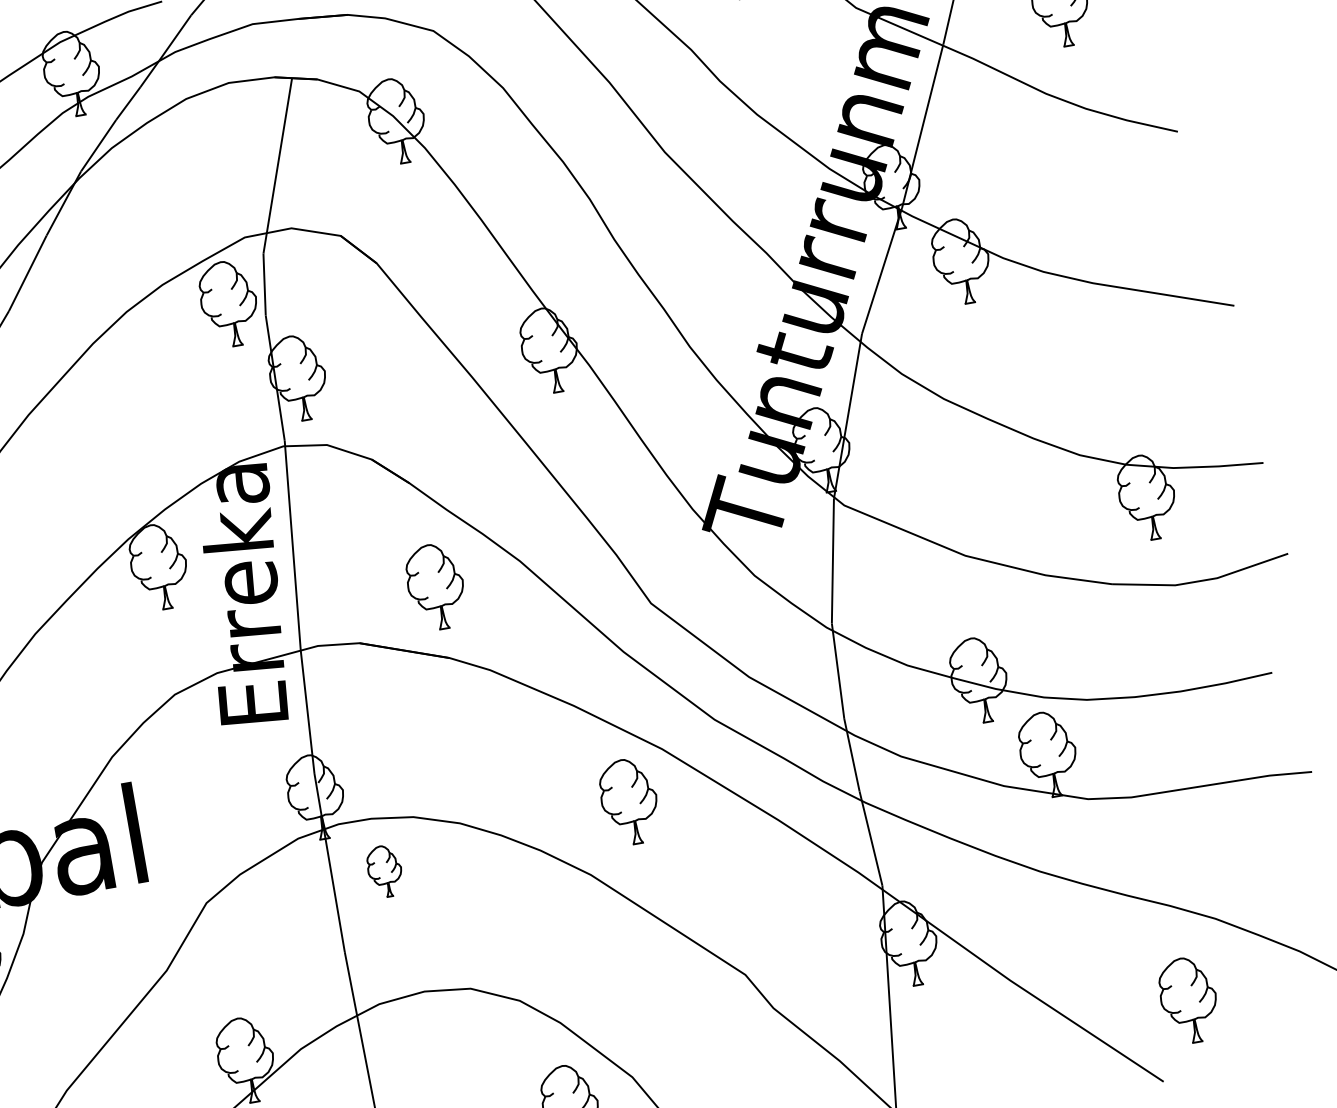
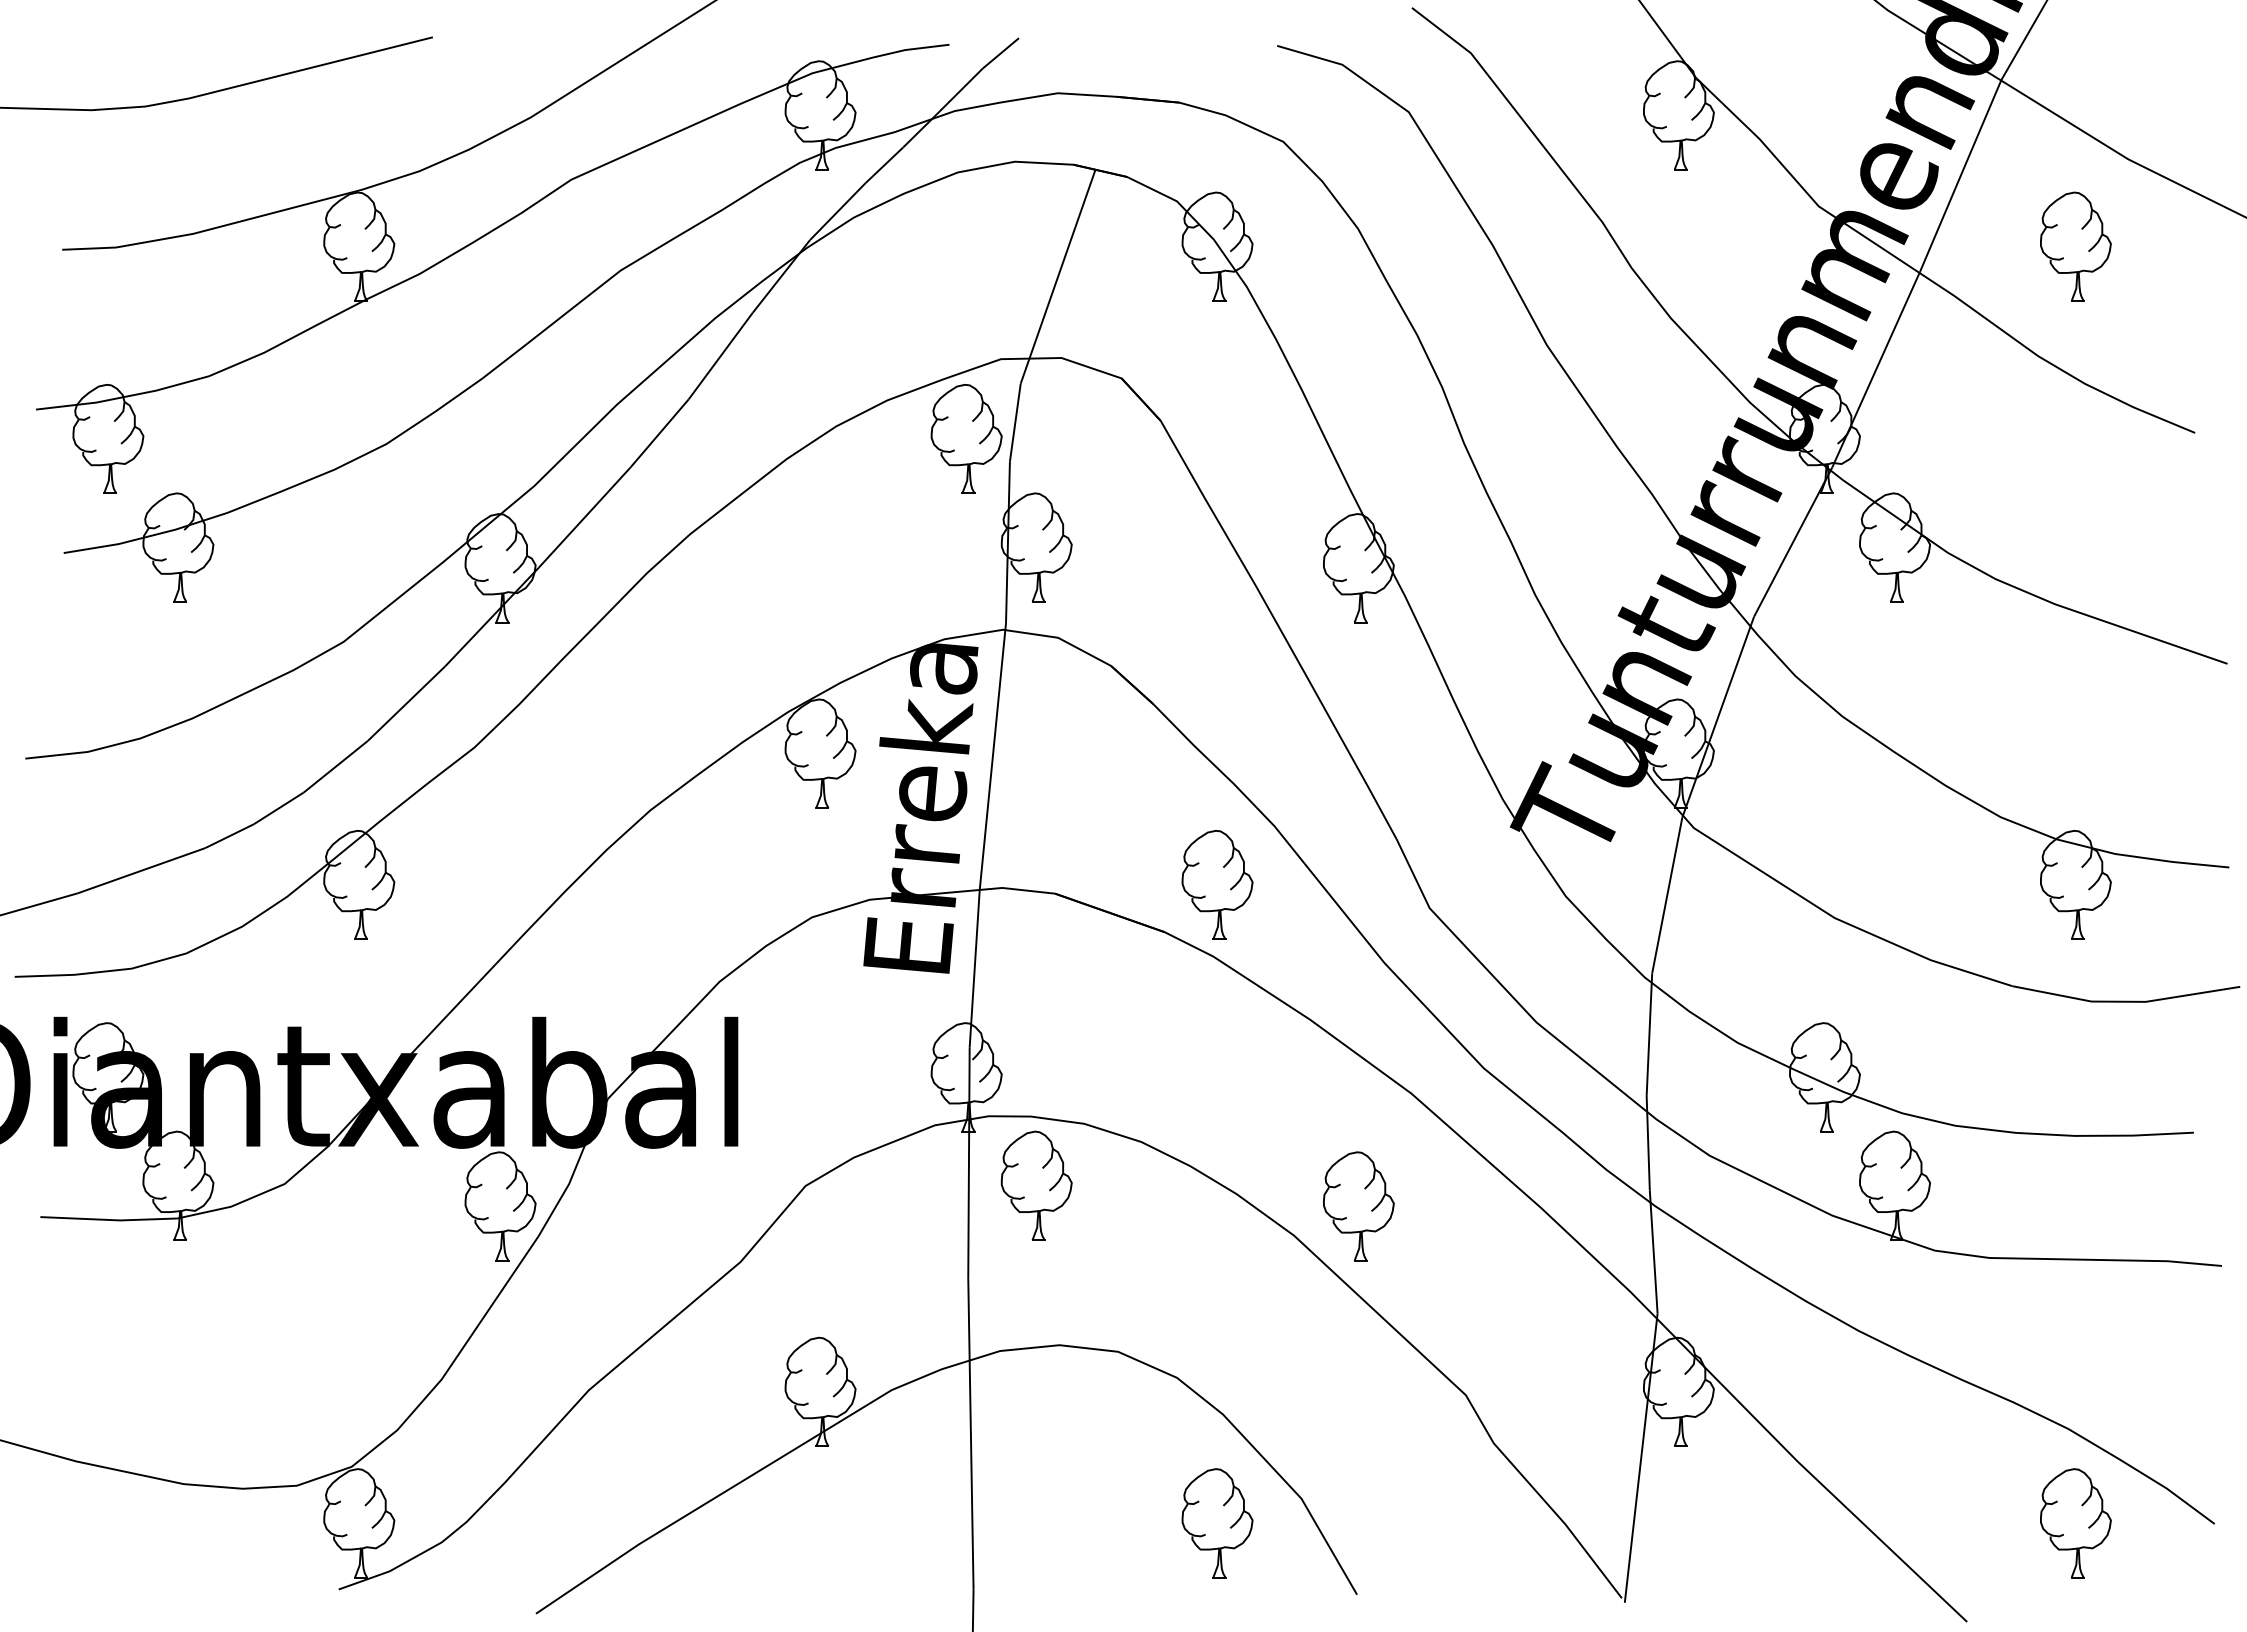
part: (435, 586) -> (1217, 884), moved
part: (629, 801) -> (1358, 1206), moved
part: (384, 871) -> (1036, 1185), size x1.67
part: (1188, 1000) -> (2075, 1523), moved

